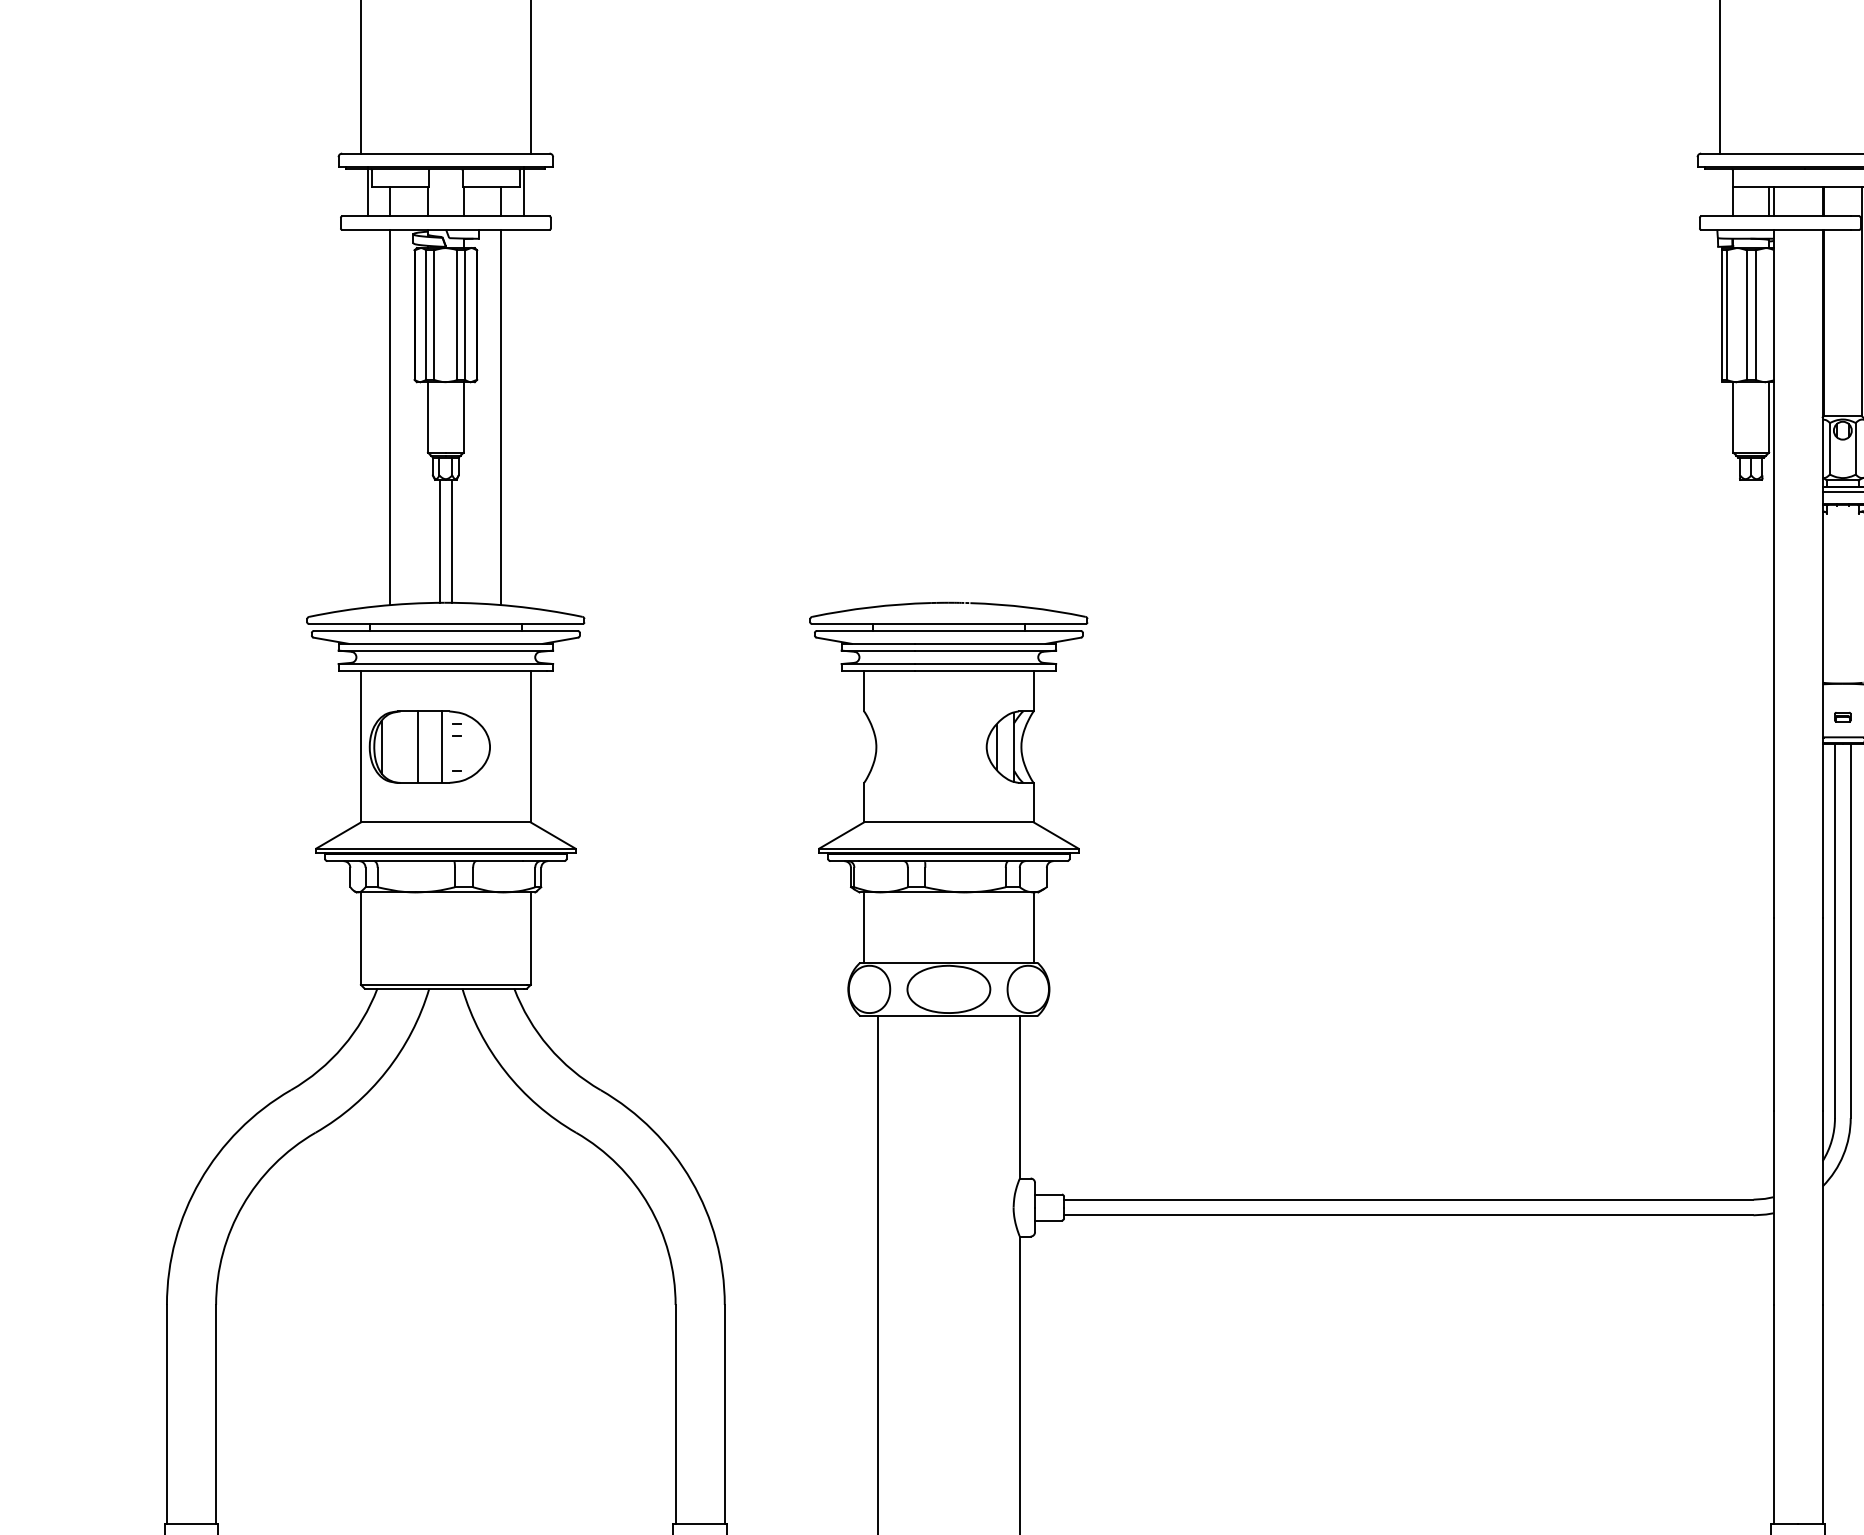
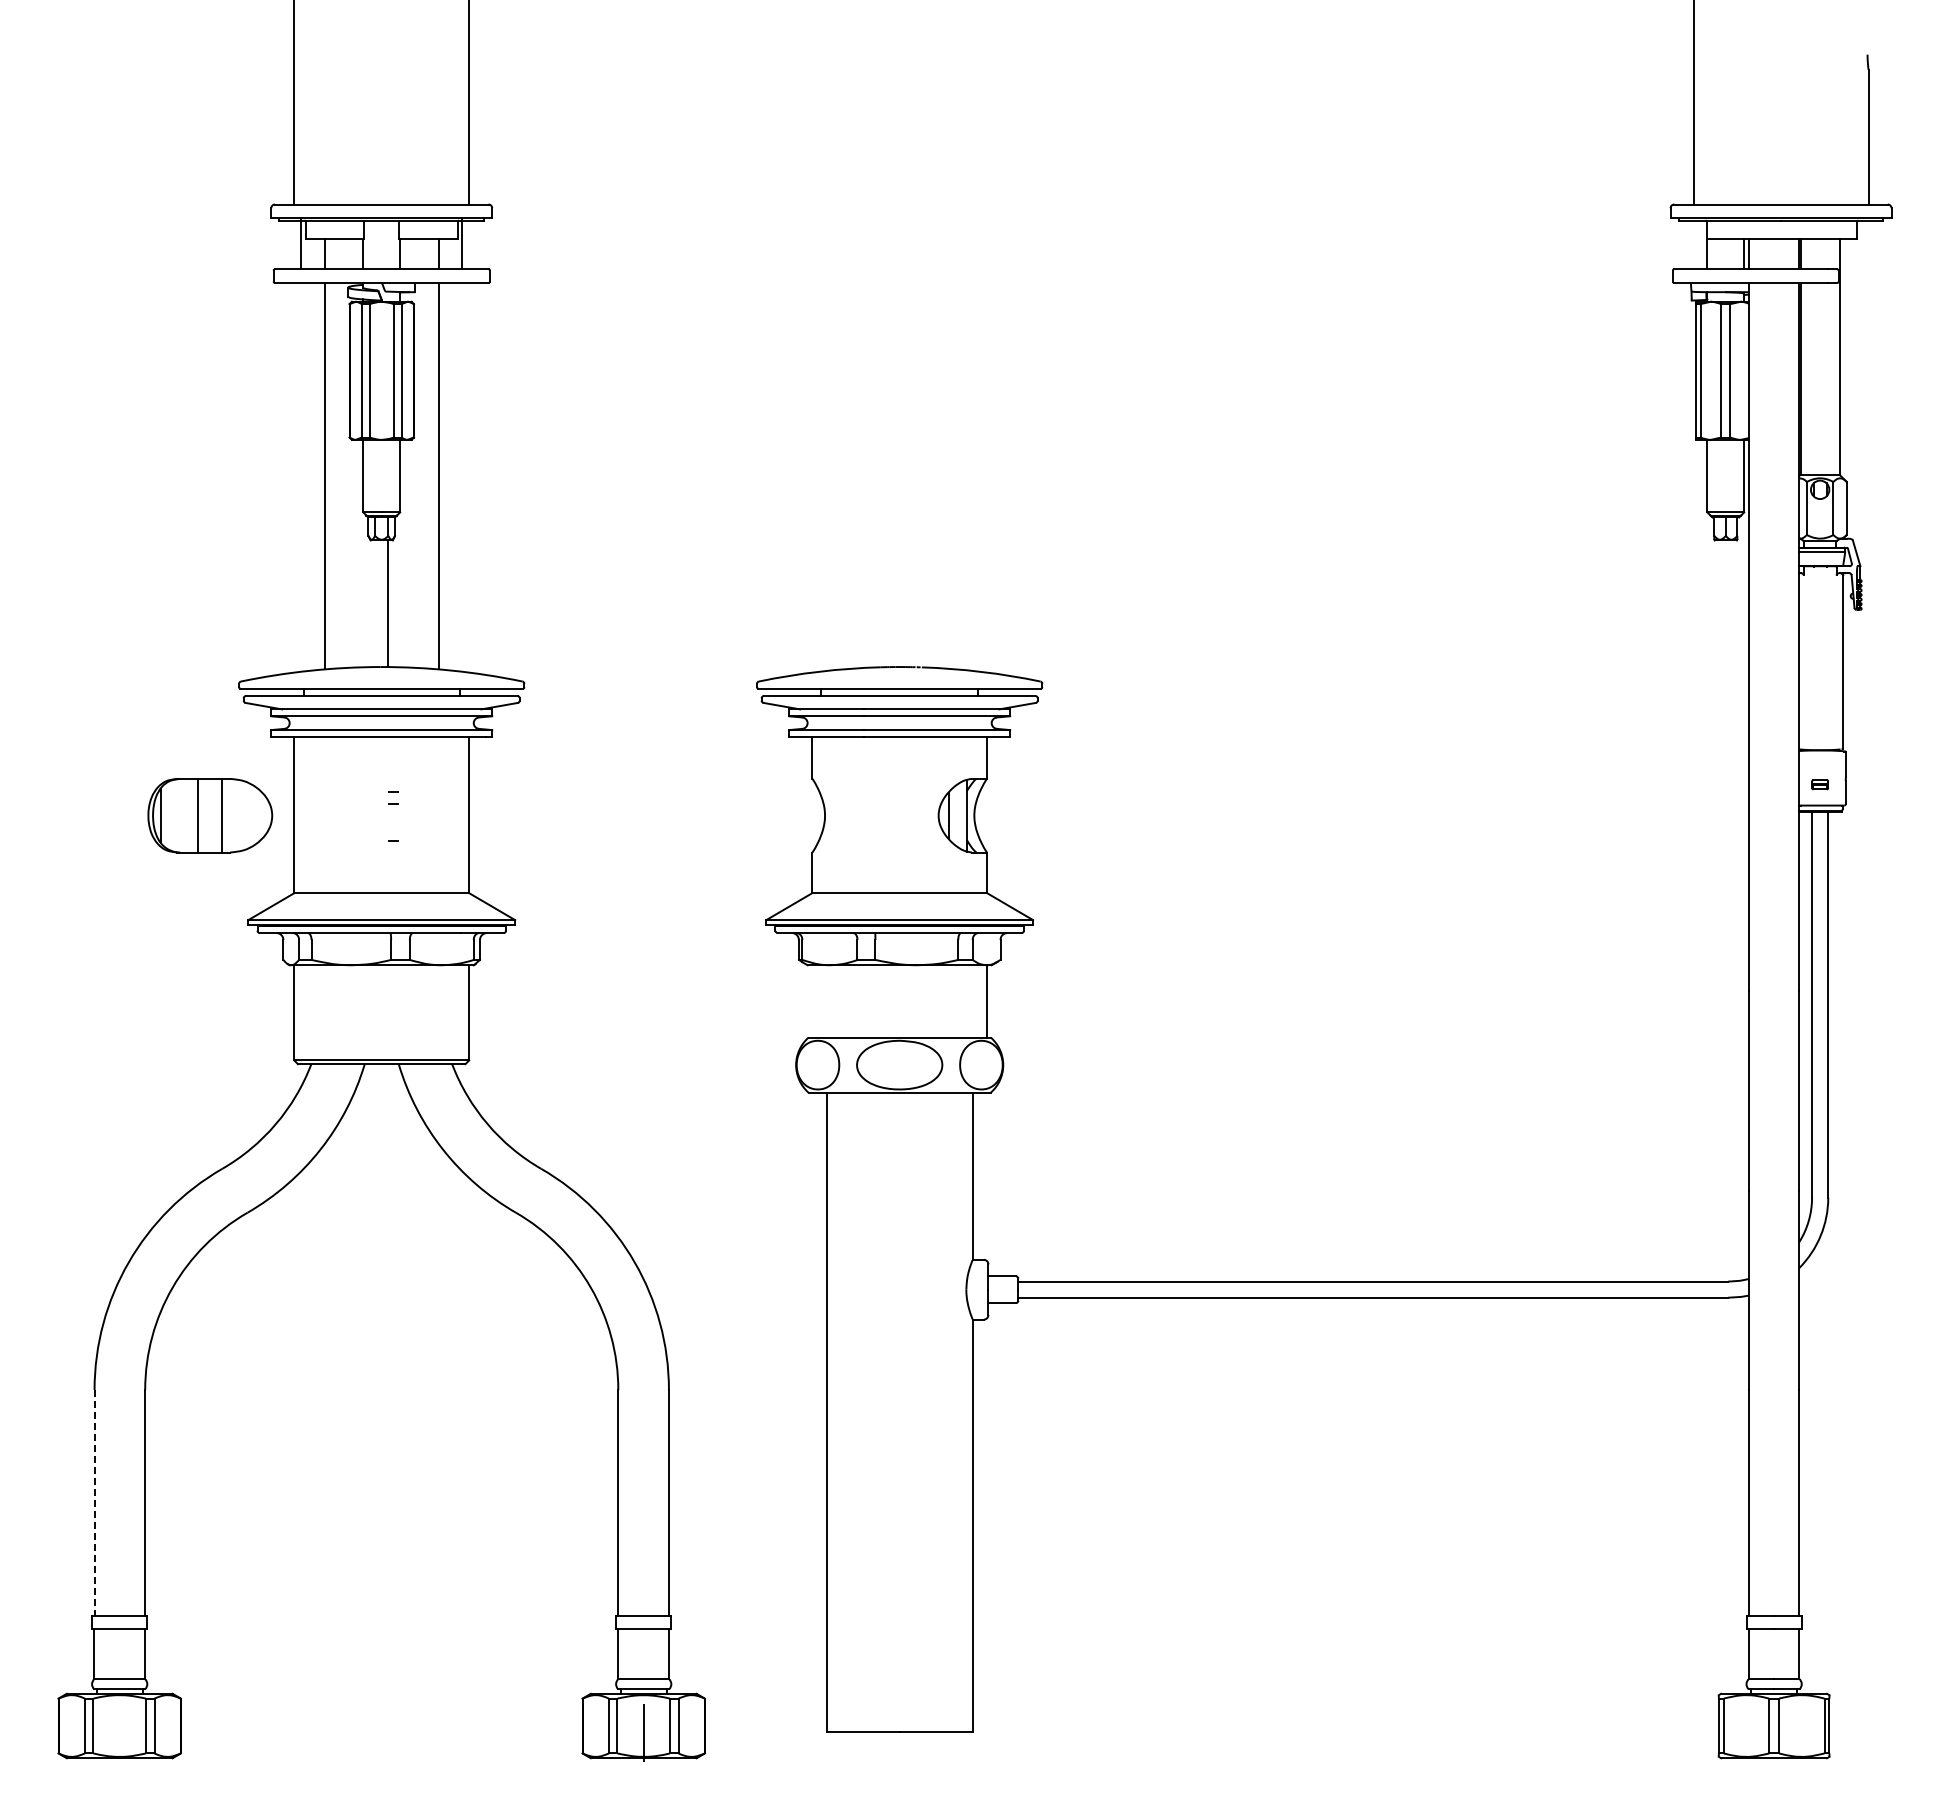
line: (439, 541) -> (375, 603), removed
part: (430, 746) -> (210, 815), moved
line: (864, 927) -> (812, 1001), removed
line: (166, 1414) -> (94, 1502), solid -> dashed

